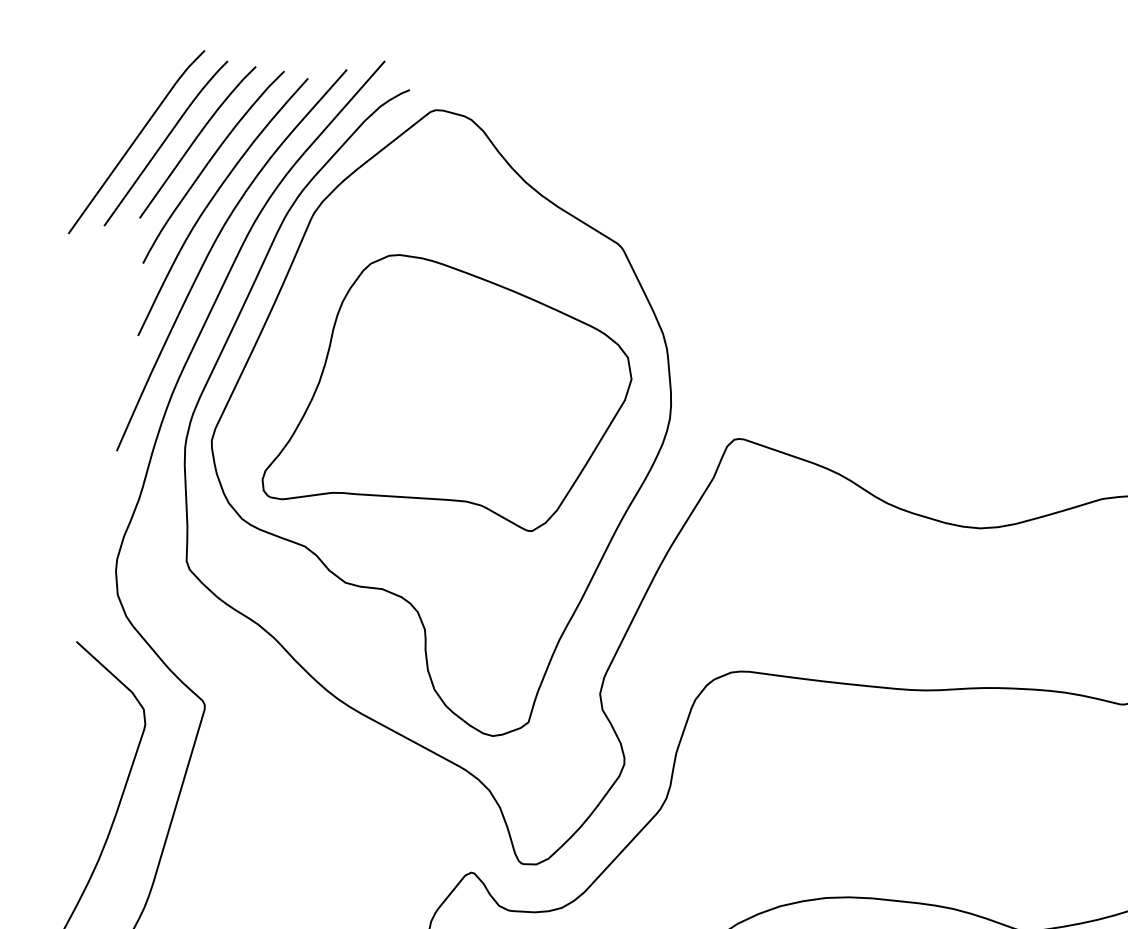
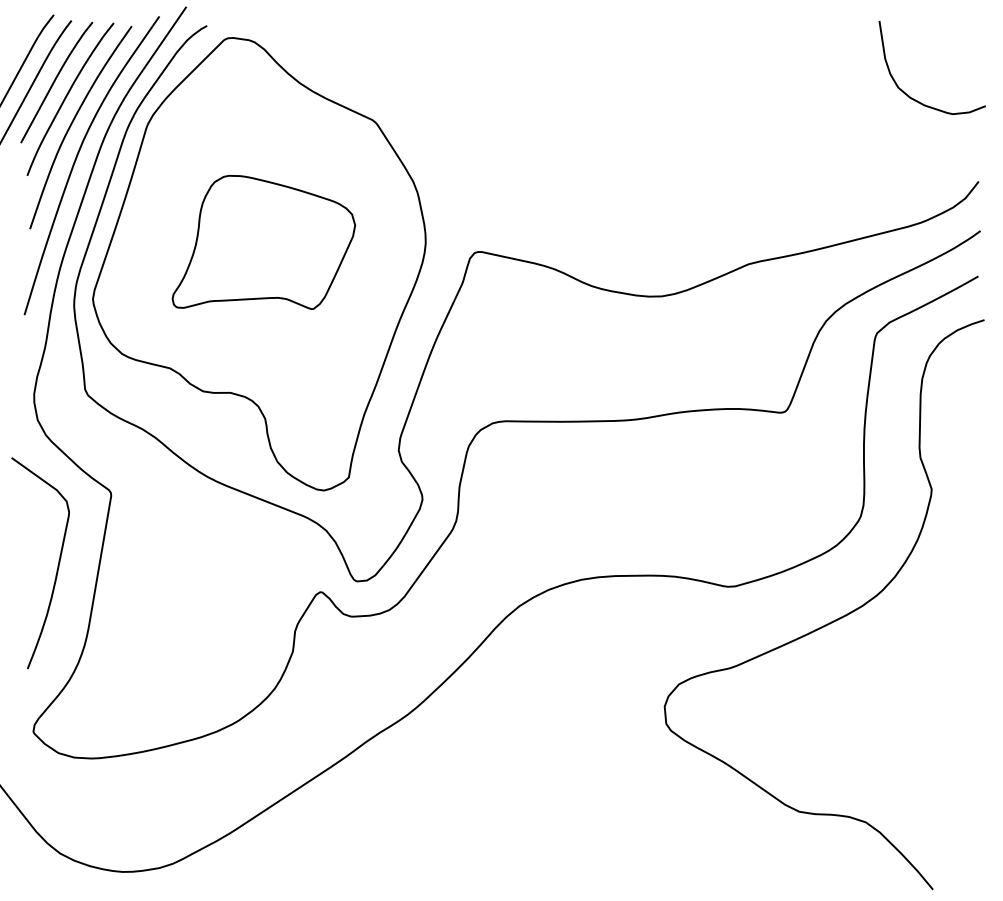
part: (451, 391) -> (263, 242), size x0.7

